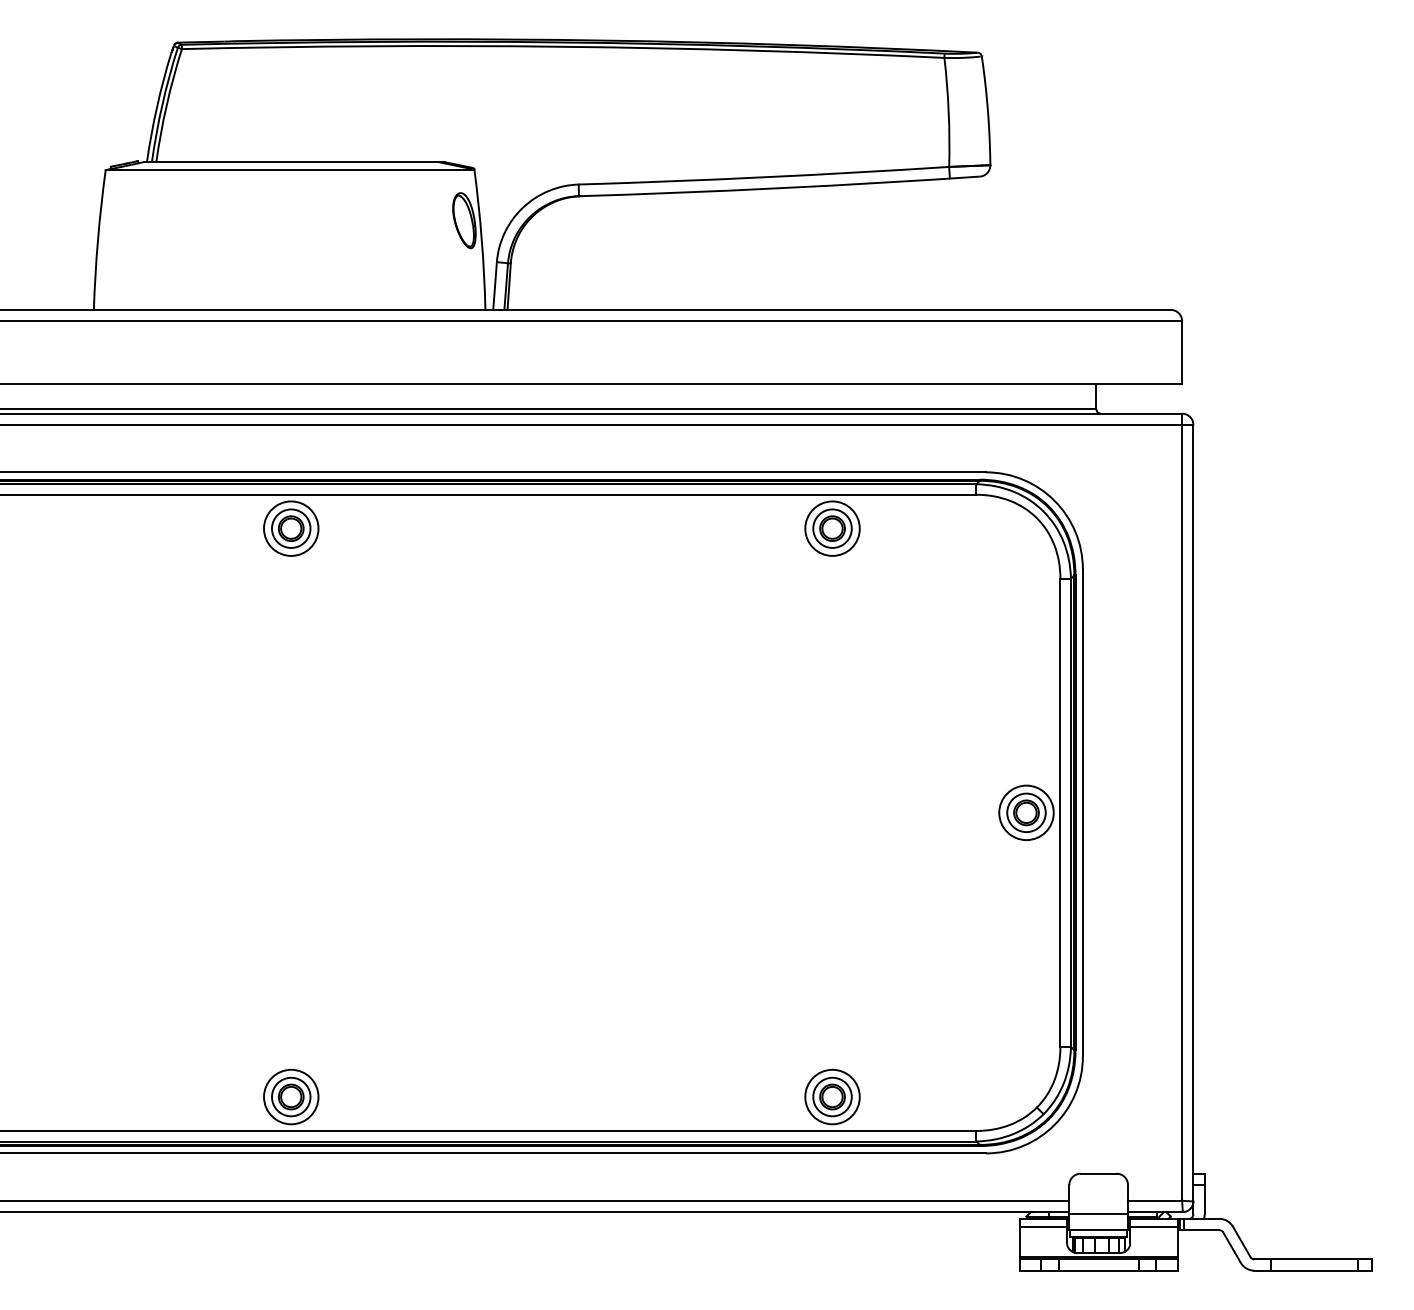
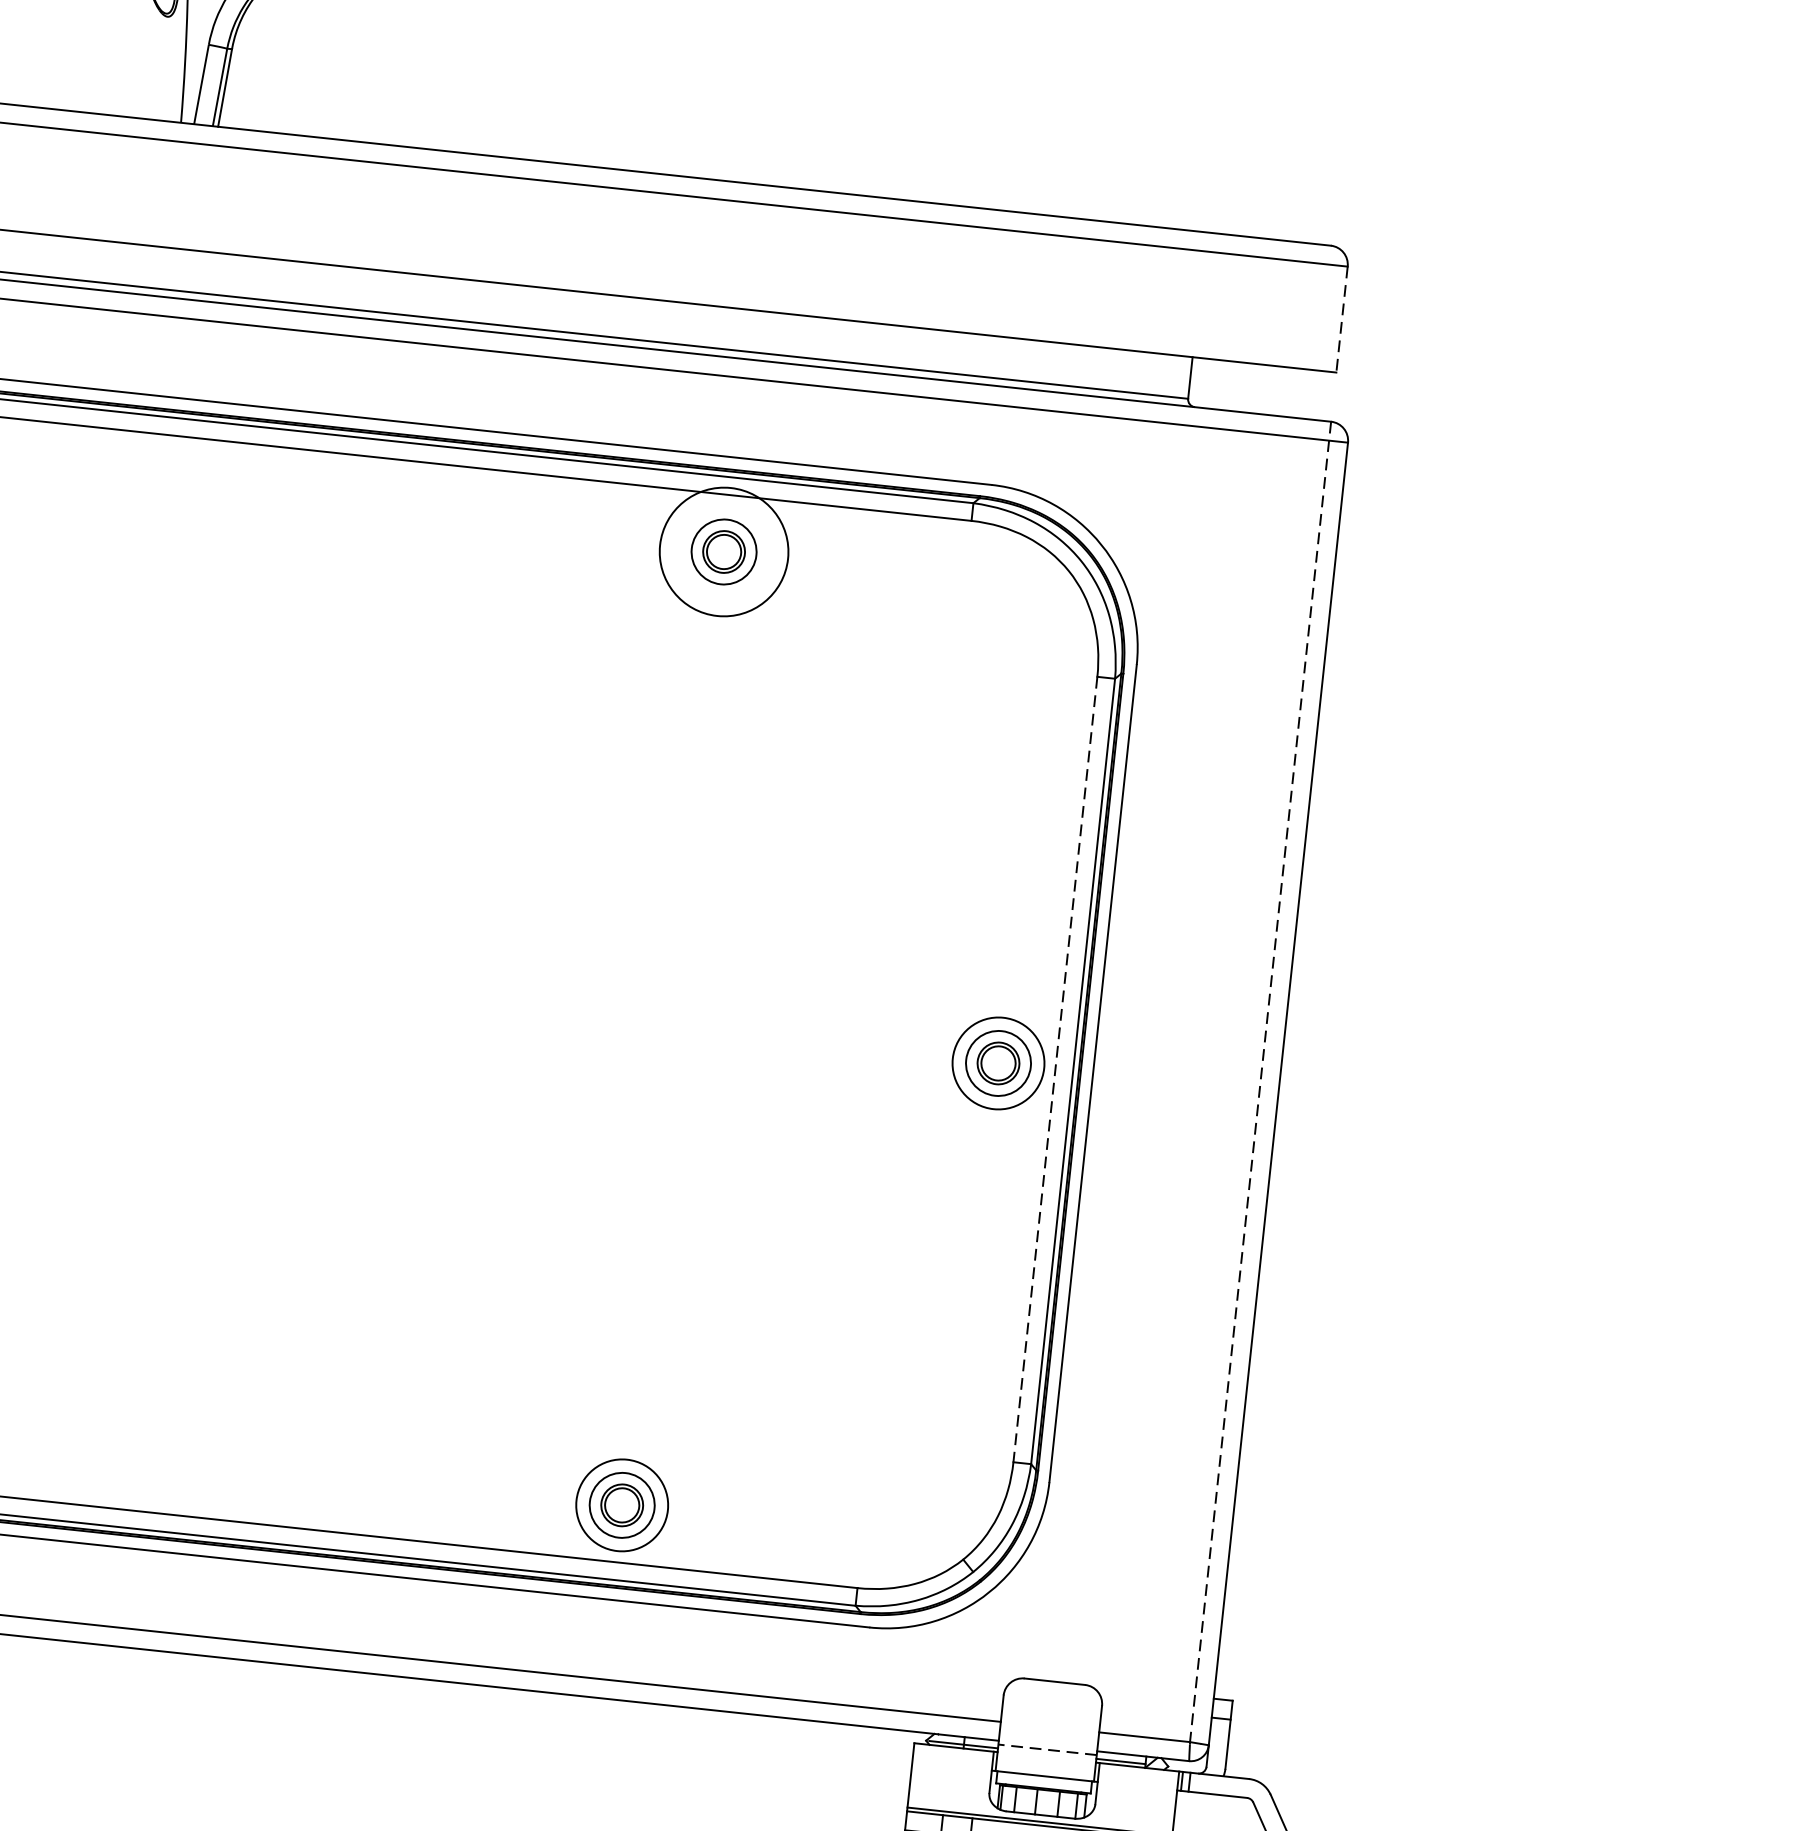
line: (1182, 352) -> (1342, 319), solid -> dashed
circle: (832, 528) -> (724, 551), size x1.4
line: (1182, 807) -> (1261, 1082), solid -> dashed
line: (1060, 813) -> (1055, 1070), solid -> dashed
line: (1098, 1214) -> (1047, 1750), solid -> dashed
line: (1043, 1226) -> (952, 1760), removed
line: (1153, 1226) -> (1137, 1780), removed

